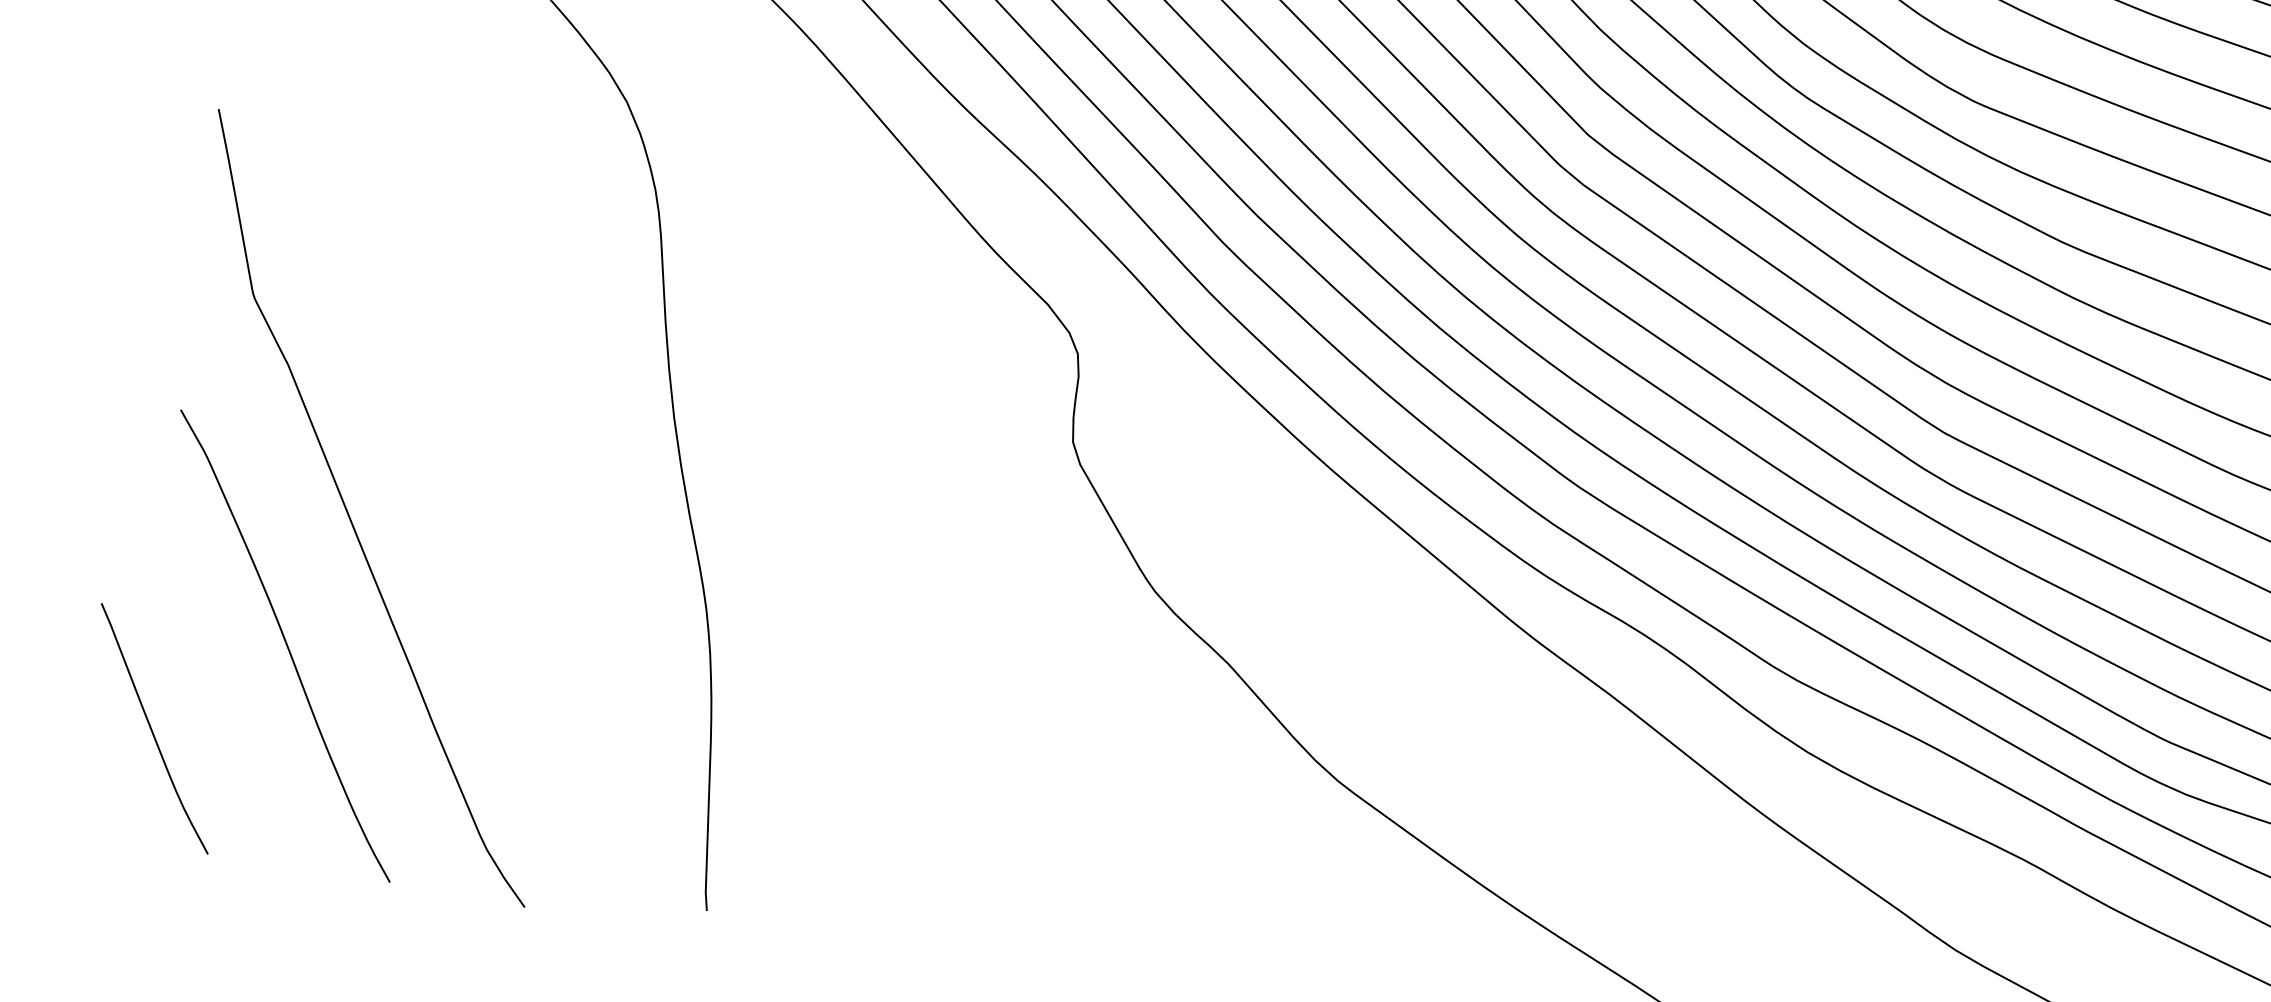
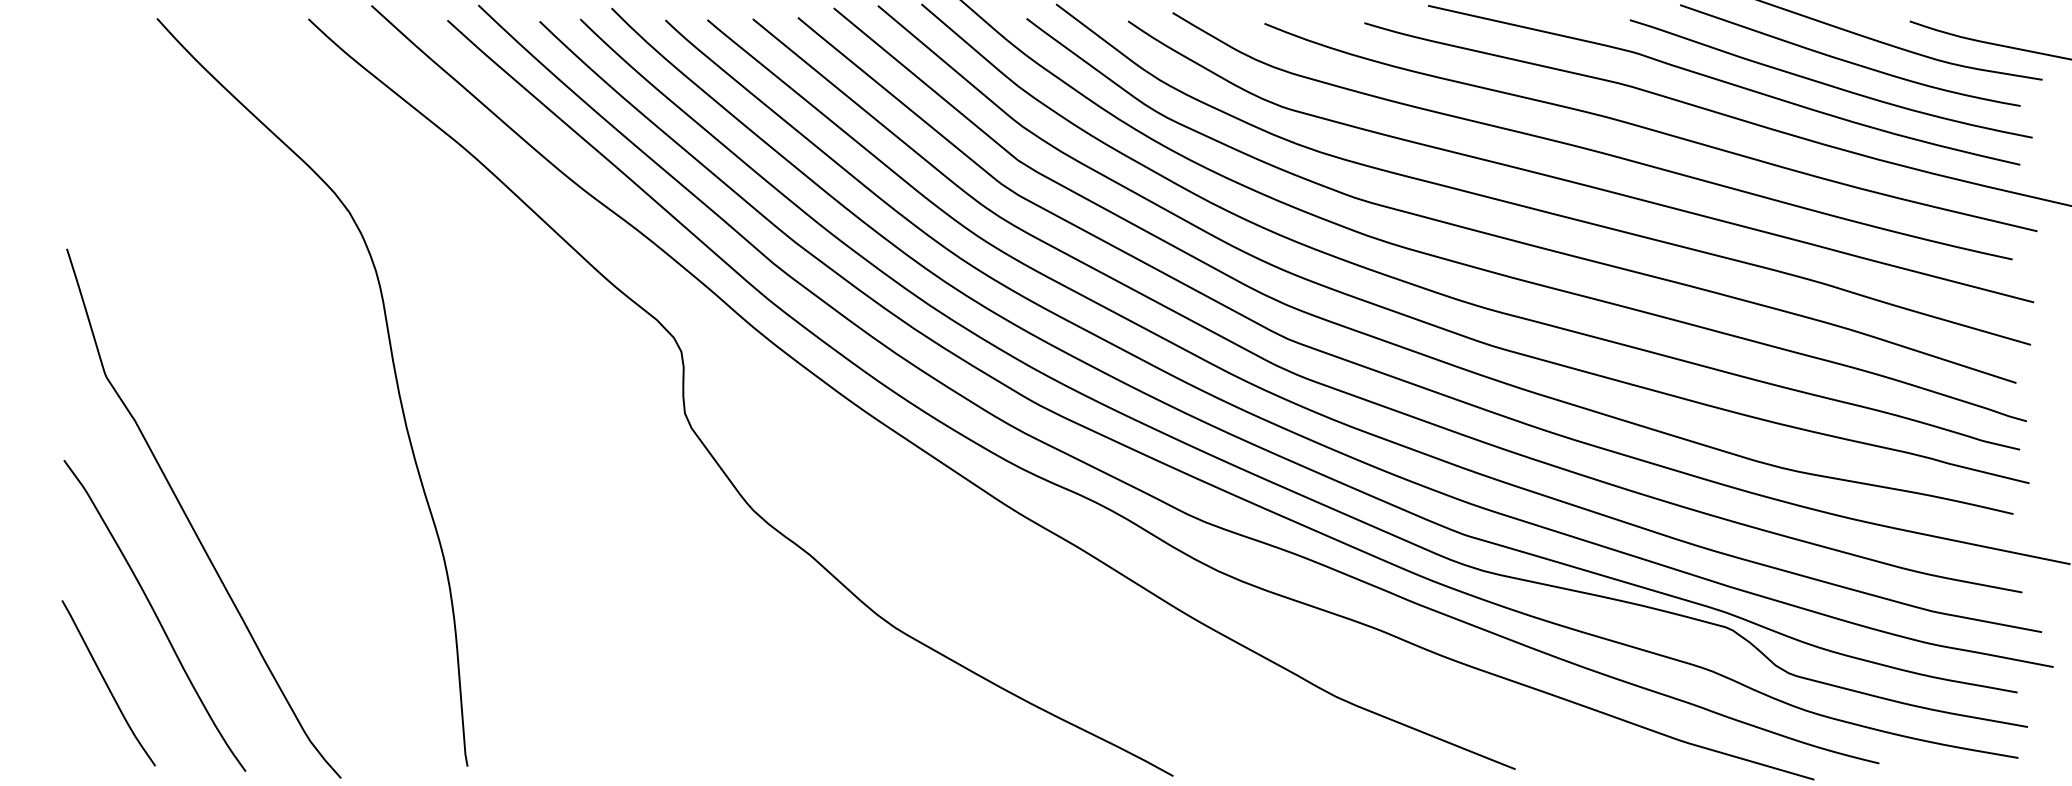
curve: (152, 728) -> (107, 683), moved

